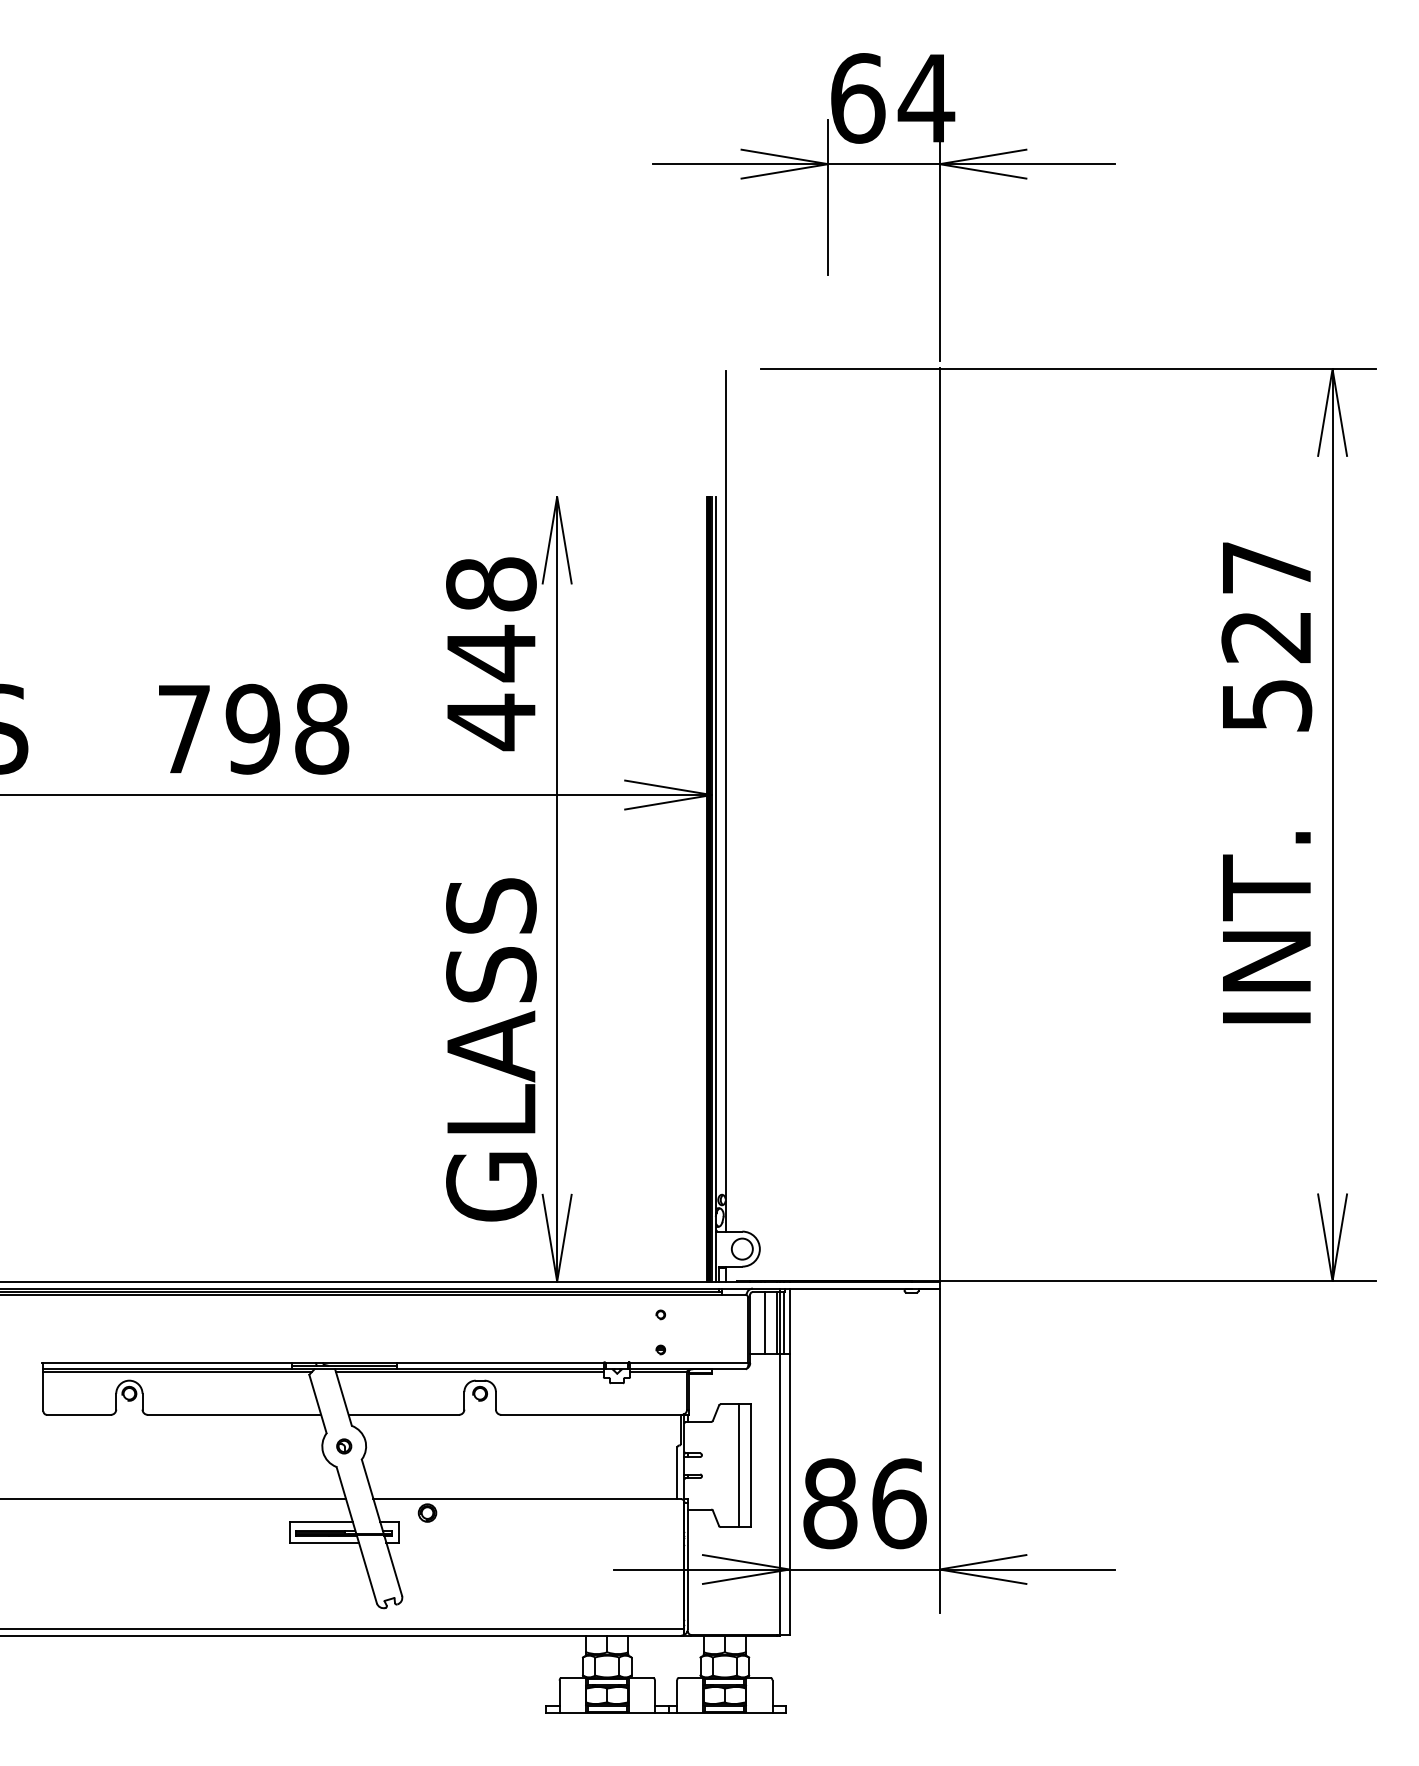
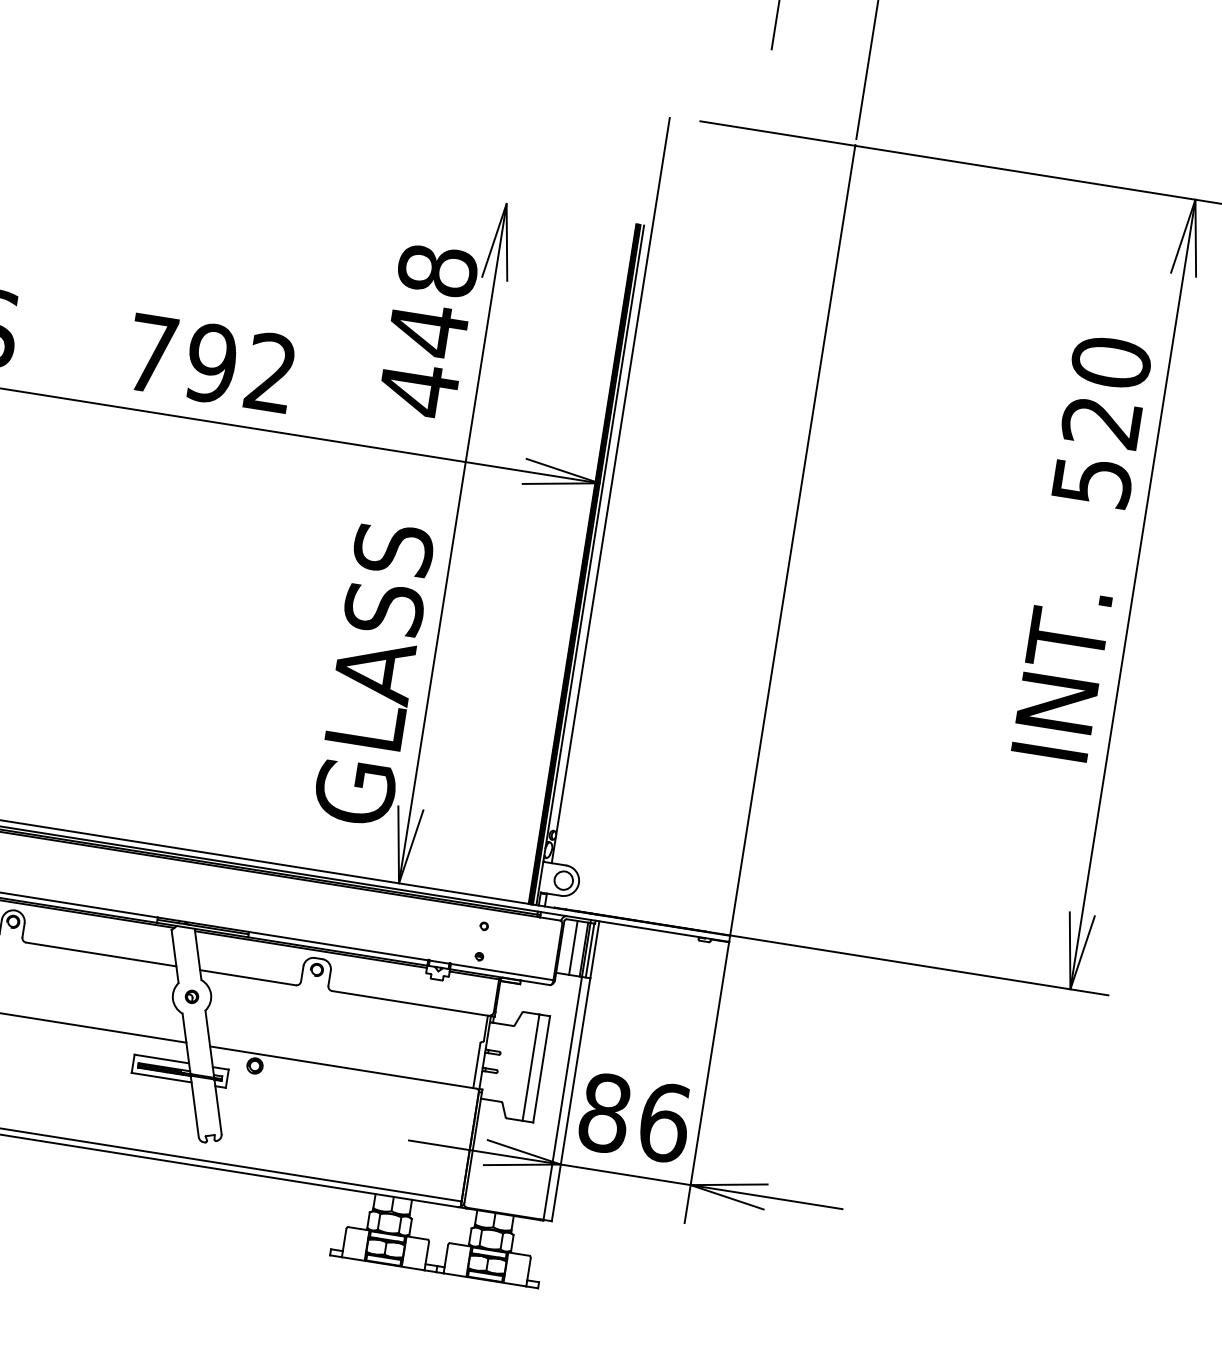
text: (1266, 567) -> (1111, 362), 527 -> 520
text: (322, 728) -> (271, 372), 798 -> 792

